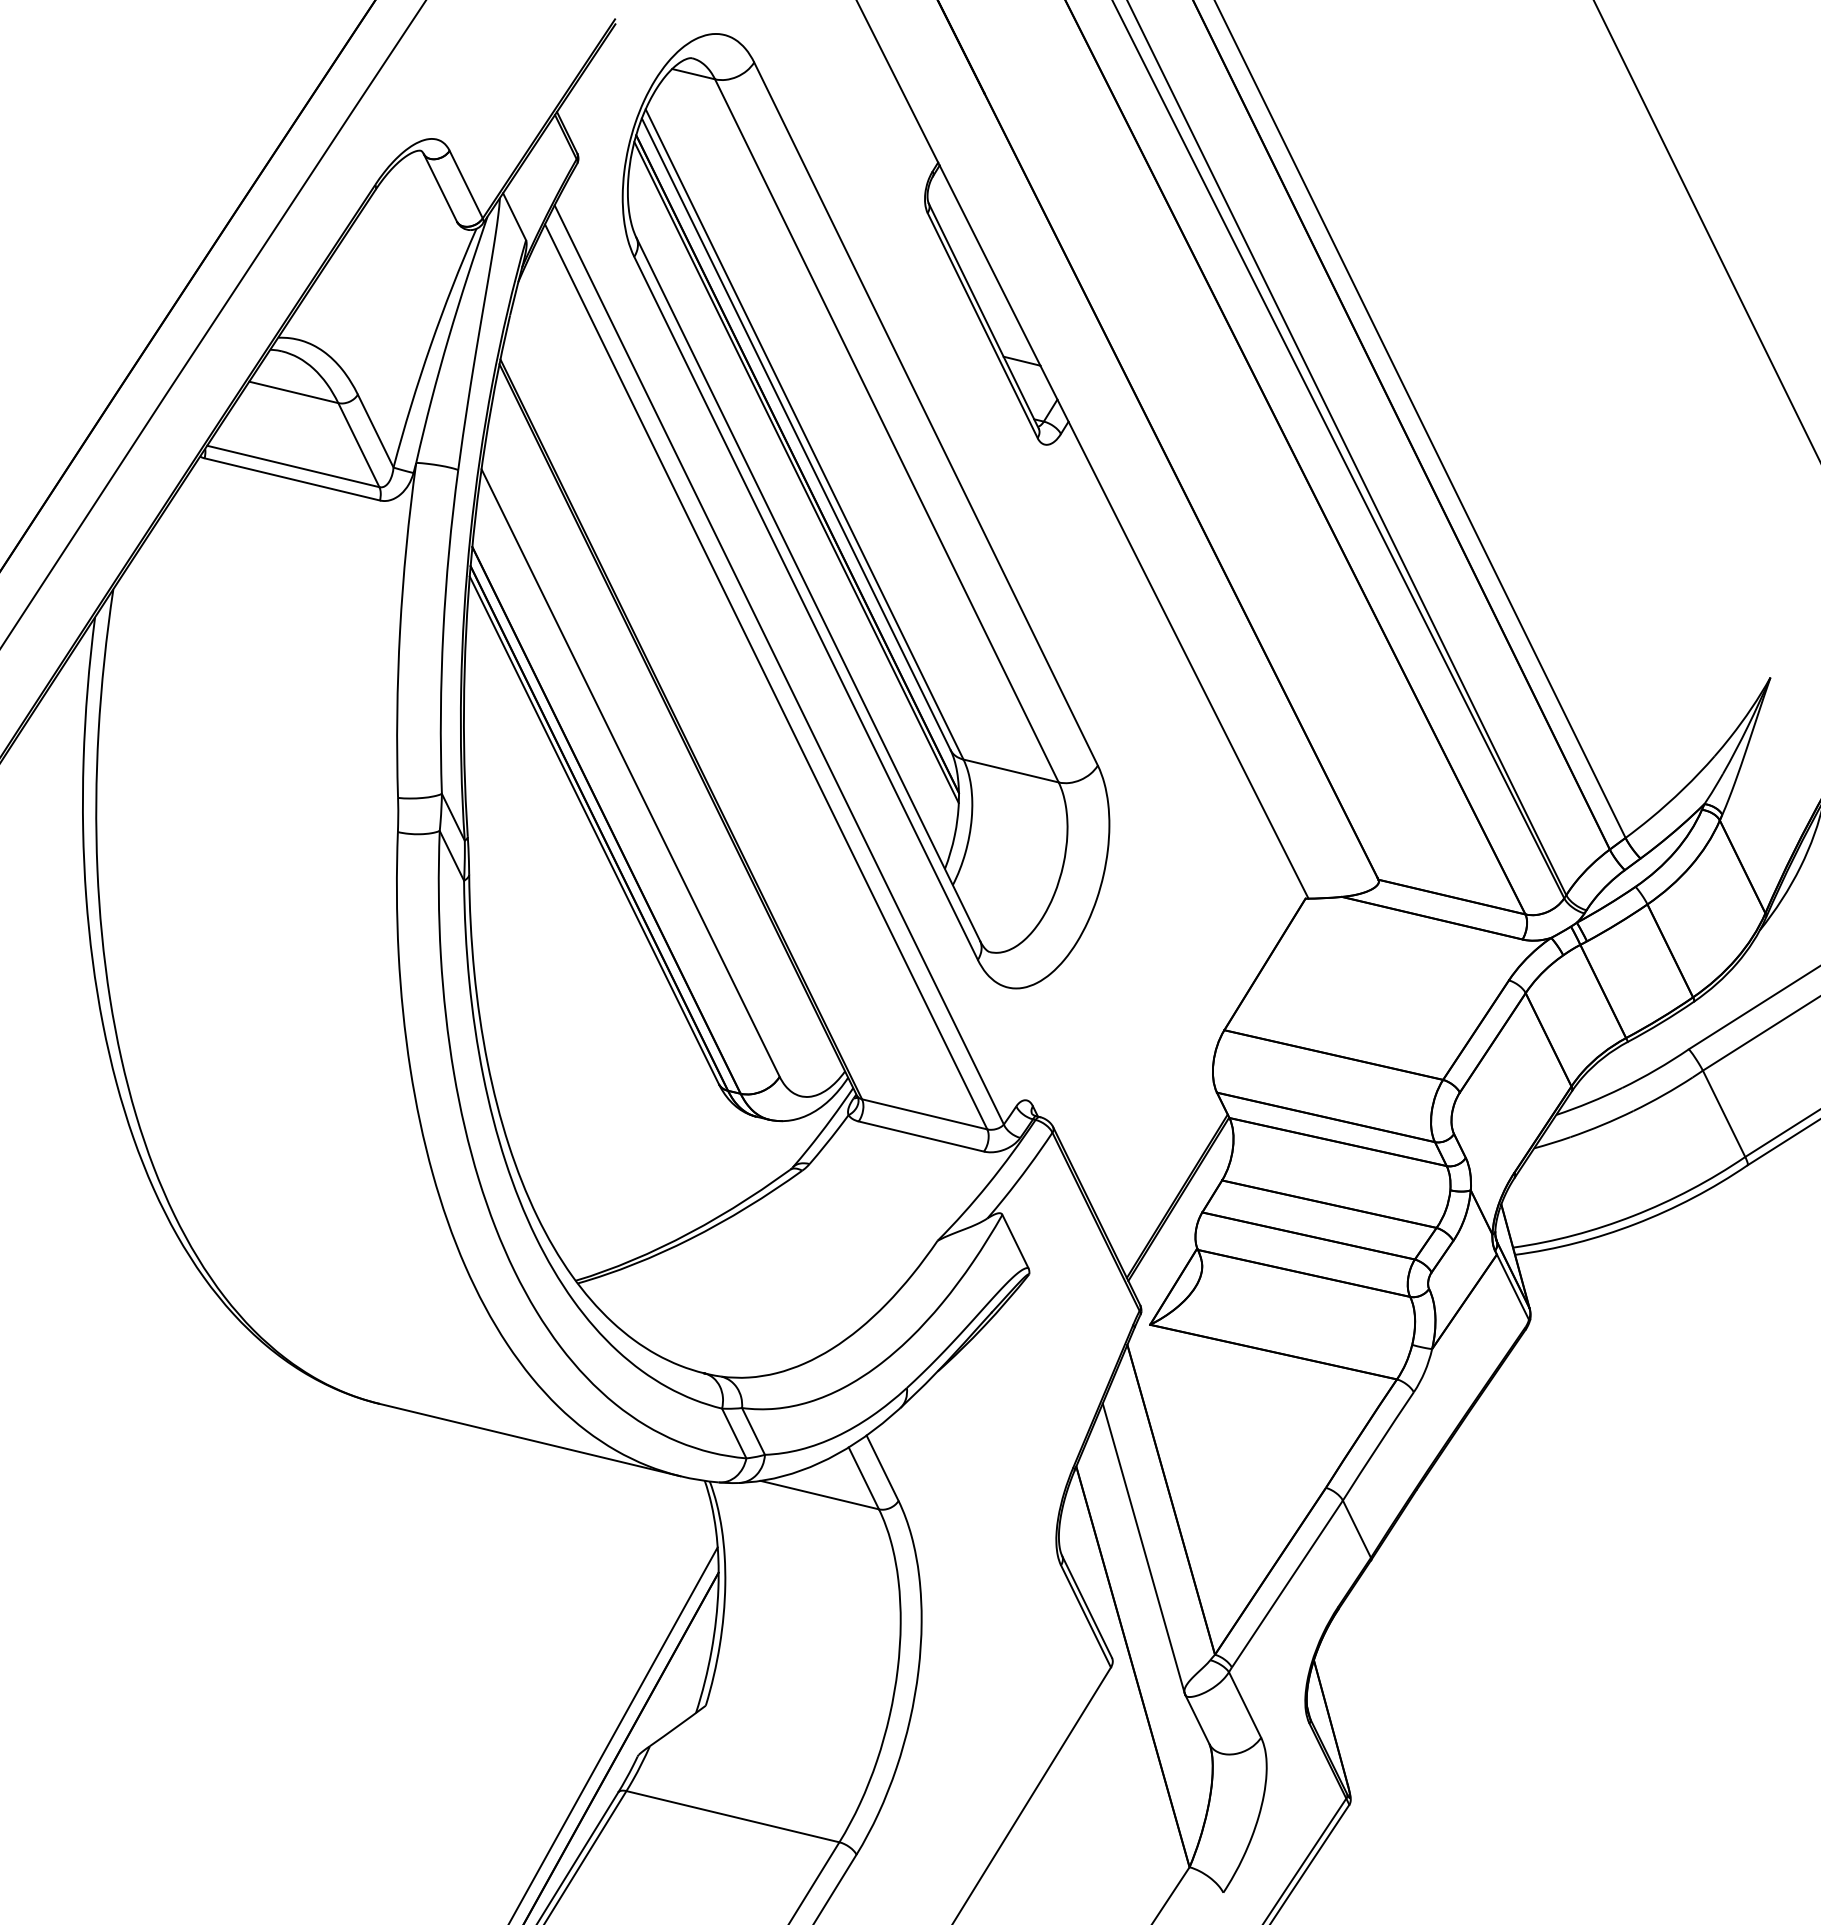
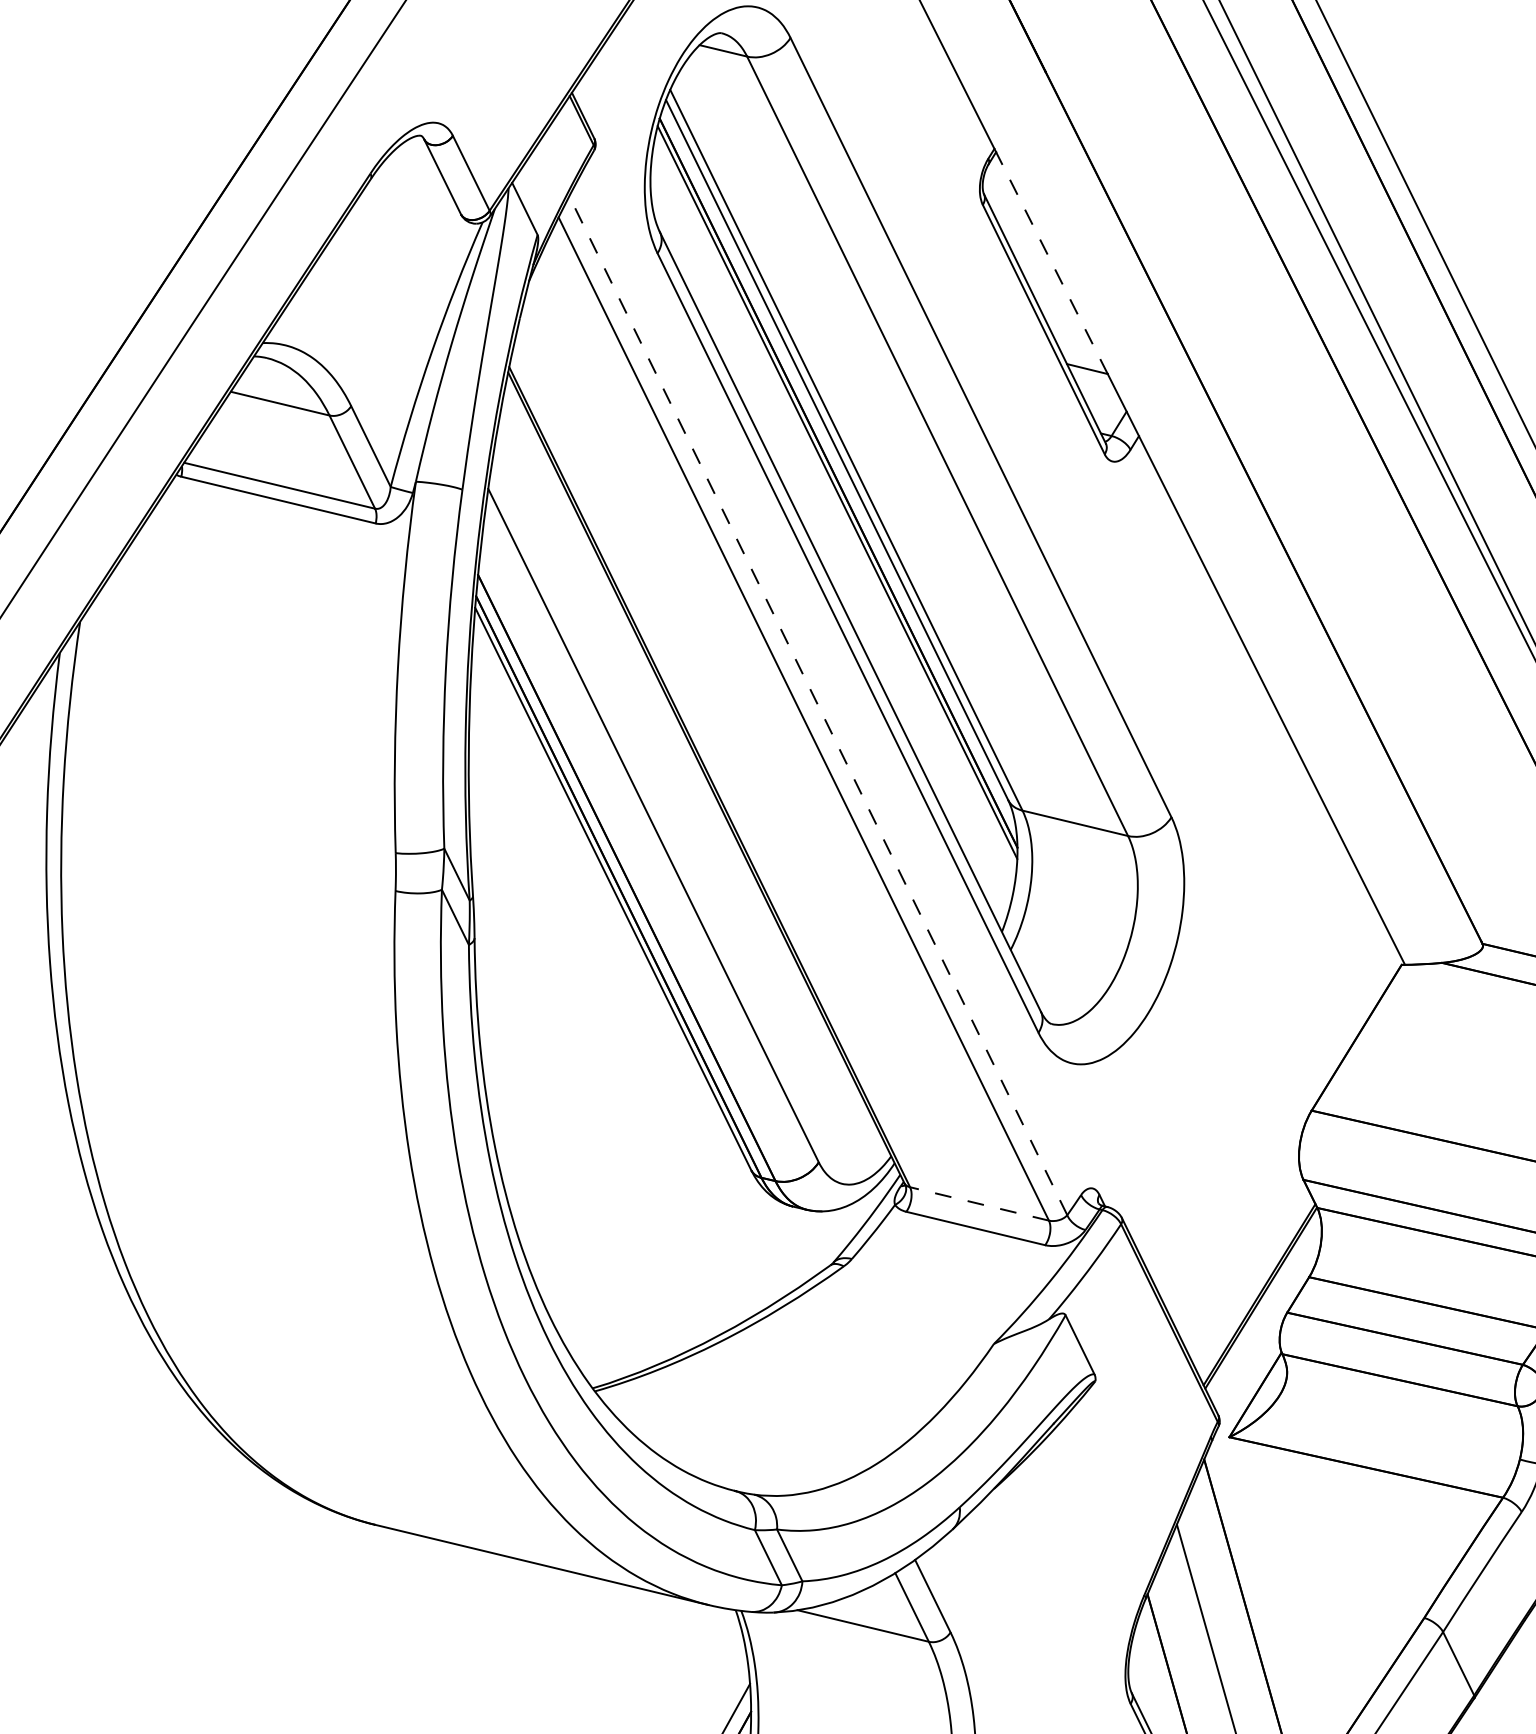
line: (989, 265) -> (1051, 262), solid -> dashed
line: (779, 664) -> (818, 705), solid -> dashed
line: (924, 1114) -> (979, 1204), solid -> dashed

